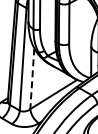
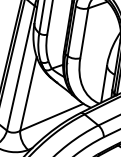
line: (32, 79) -> (28, 94), dashed -> solid

